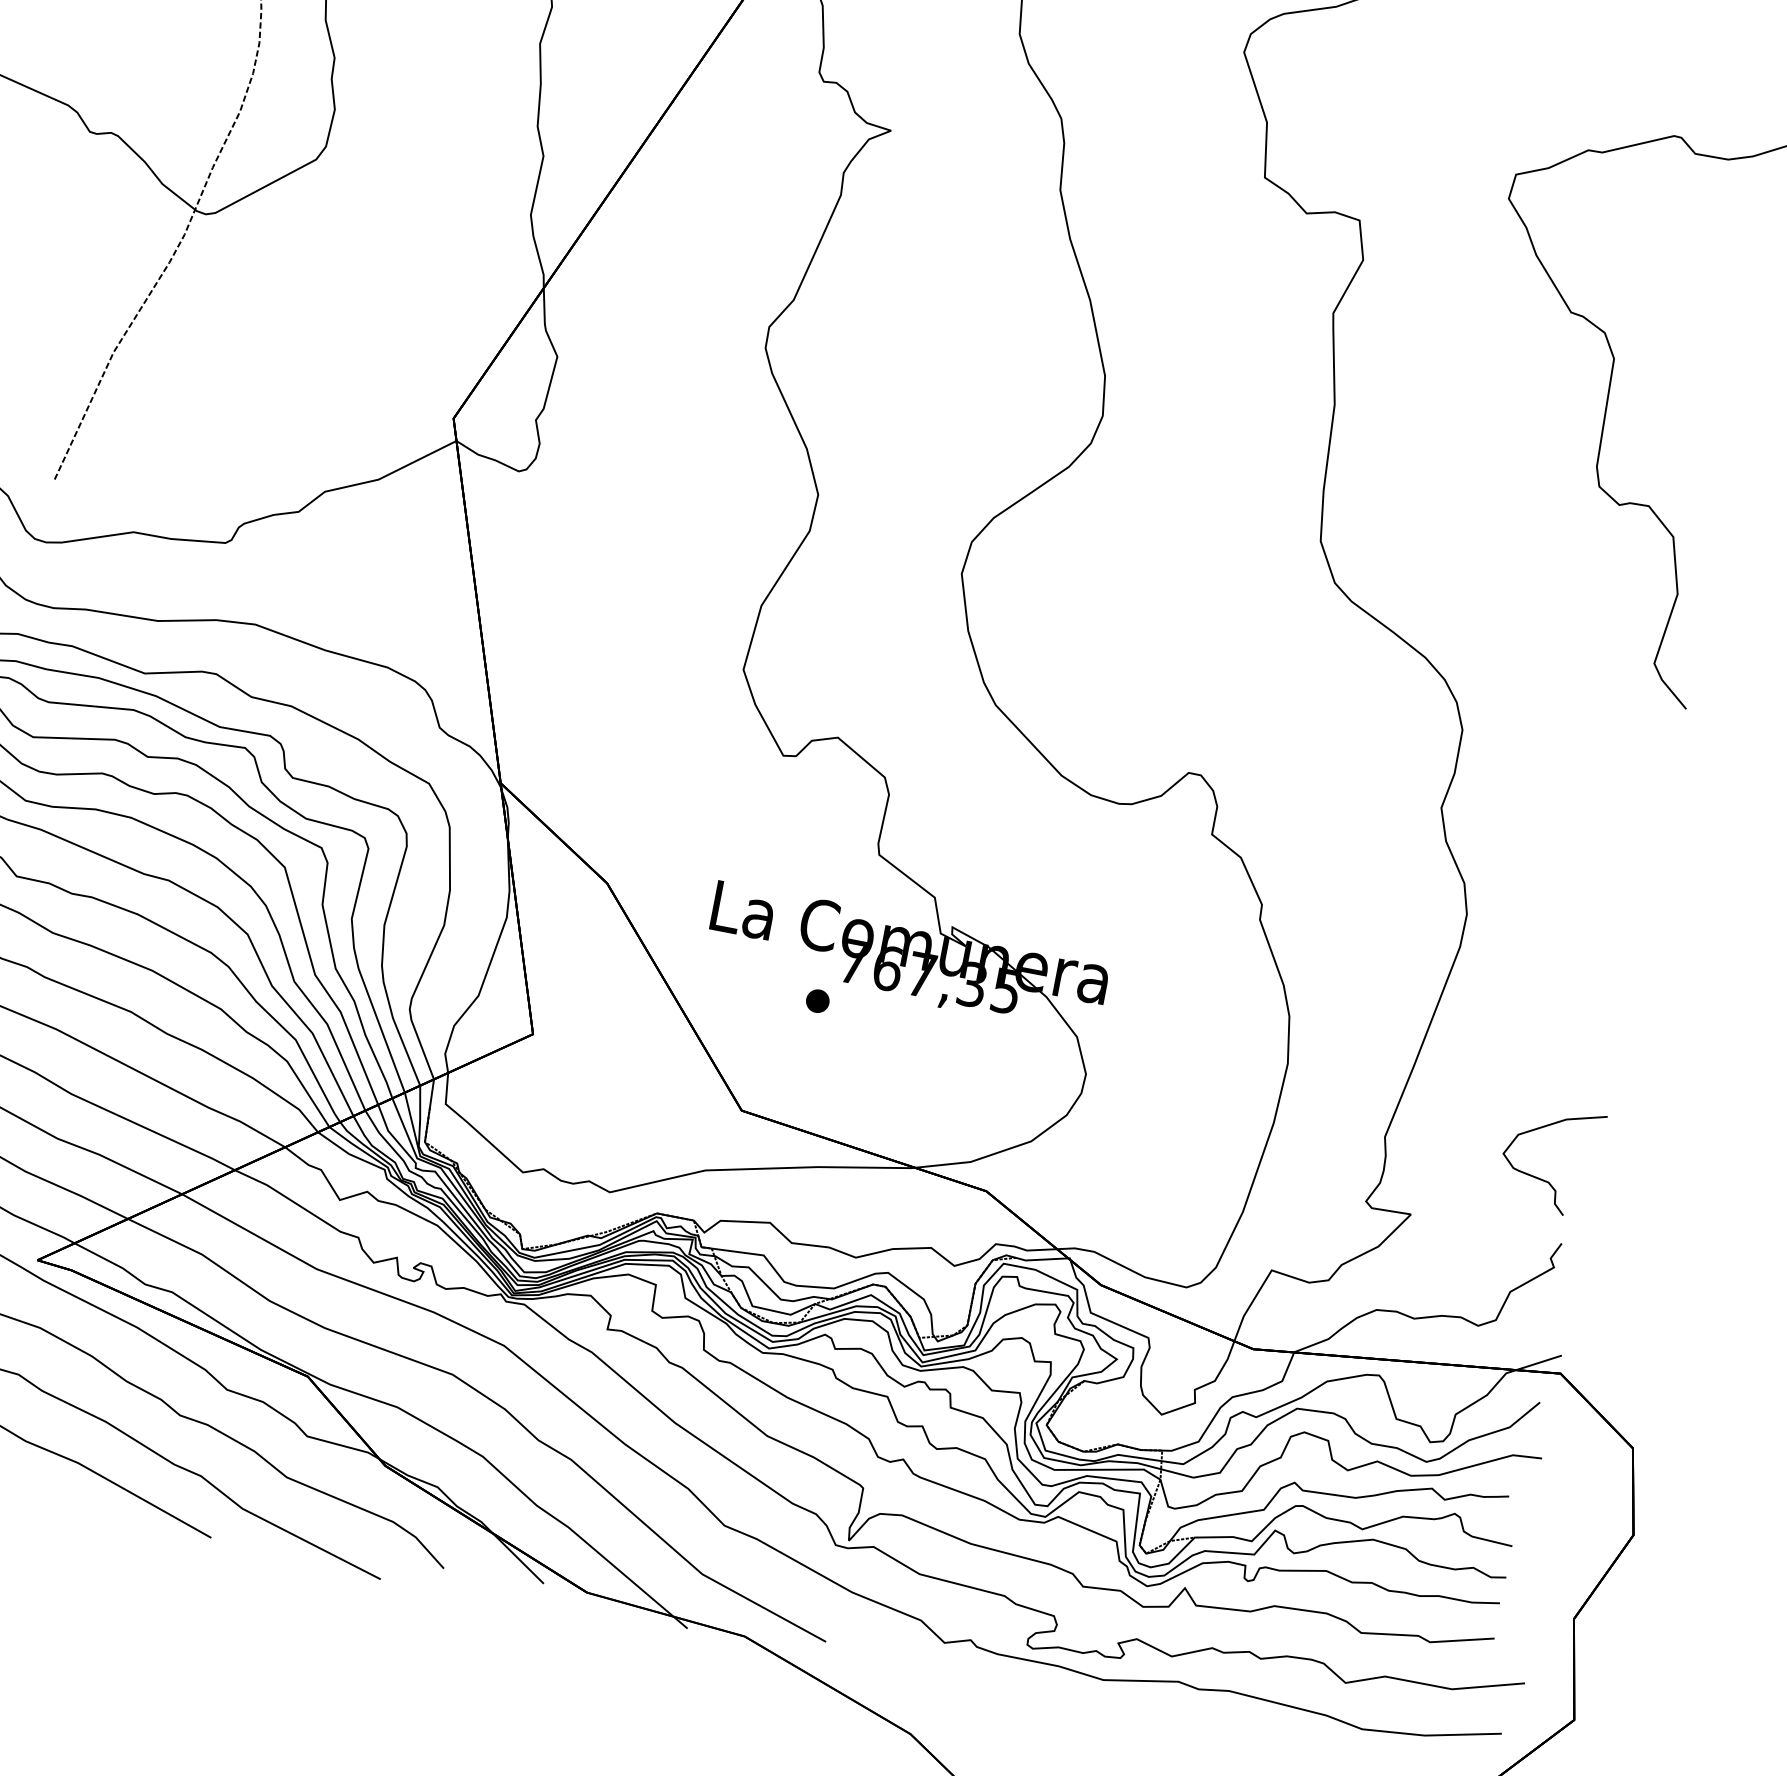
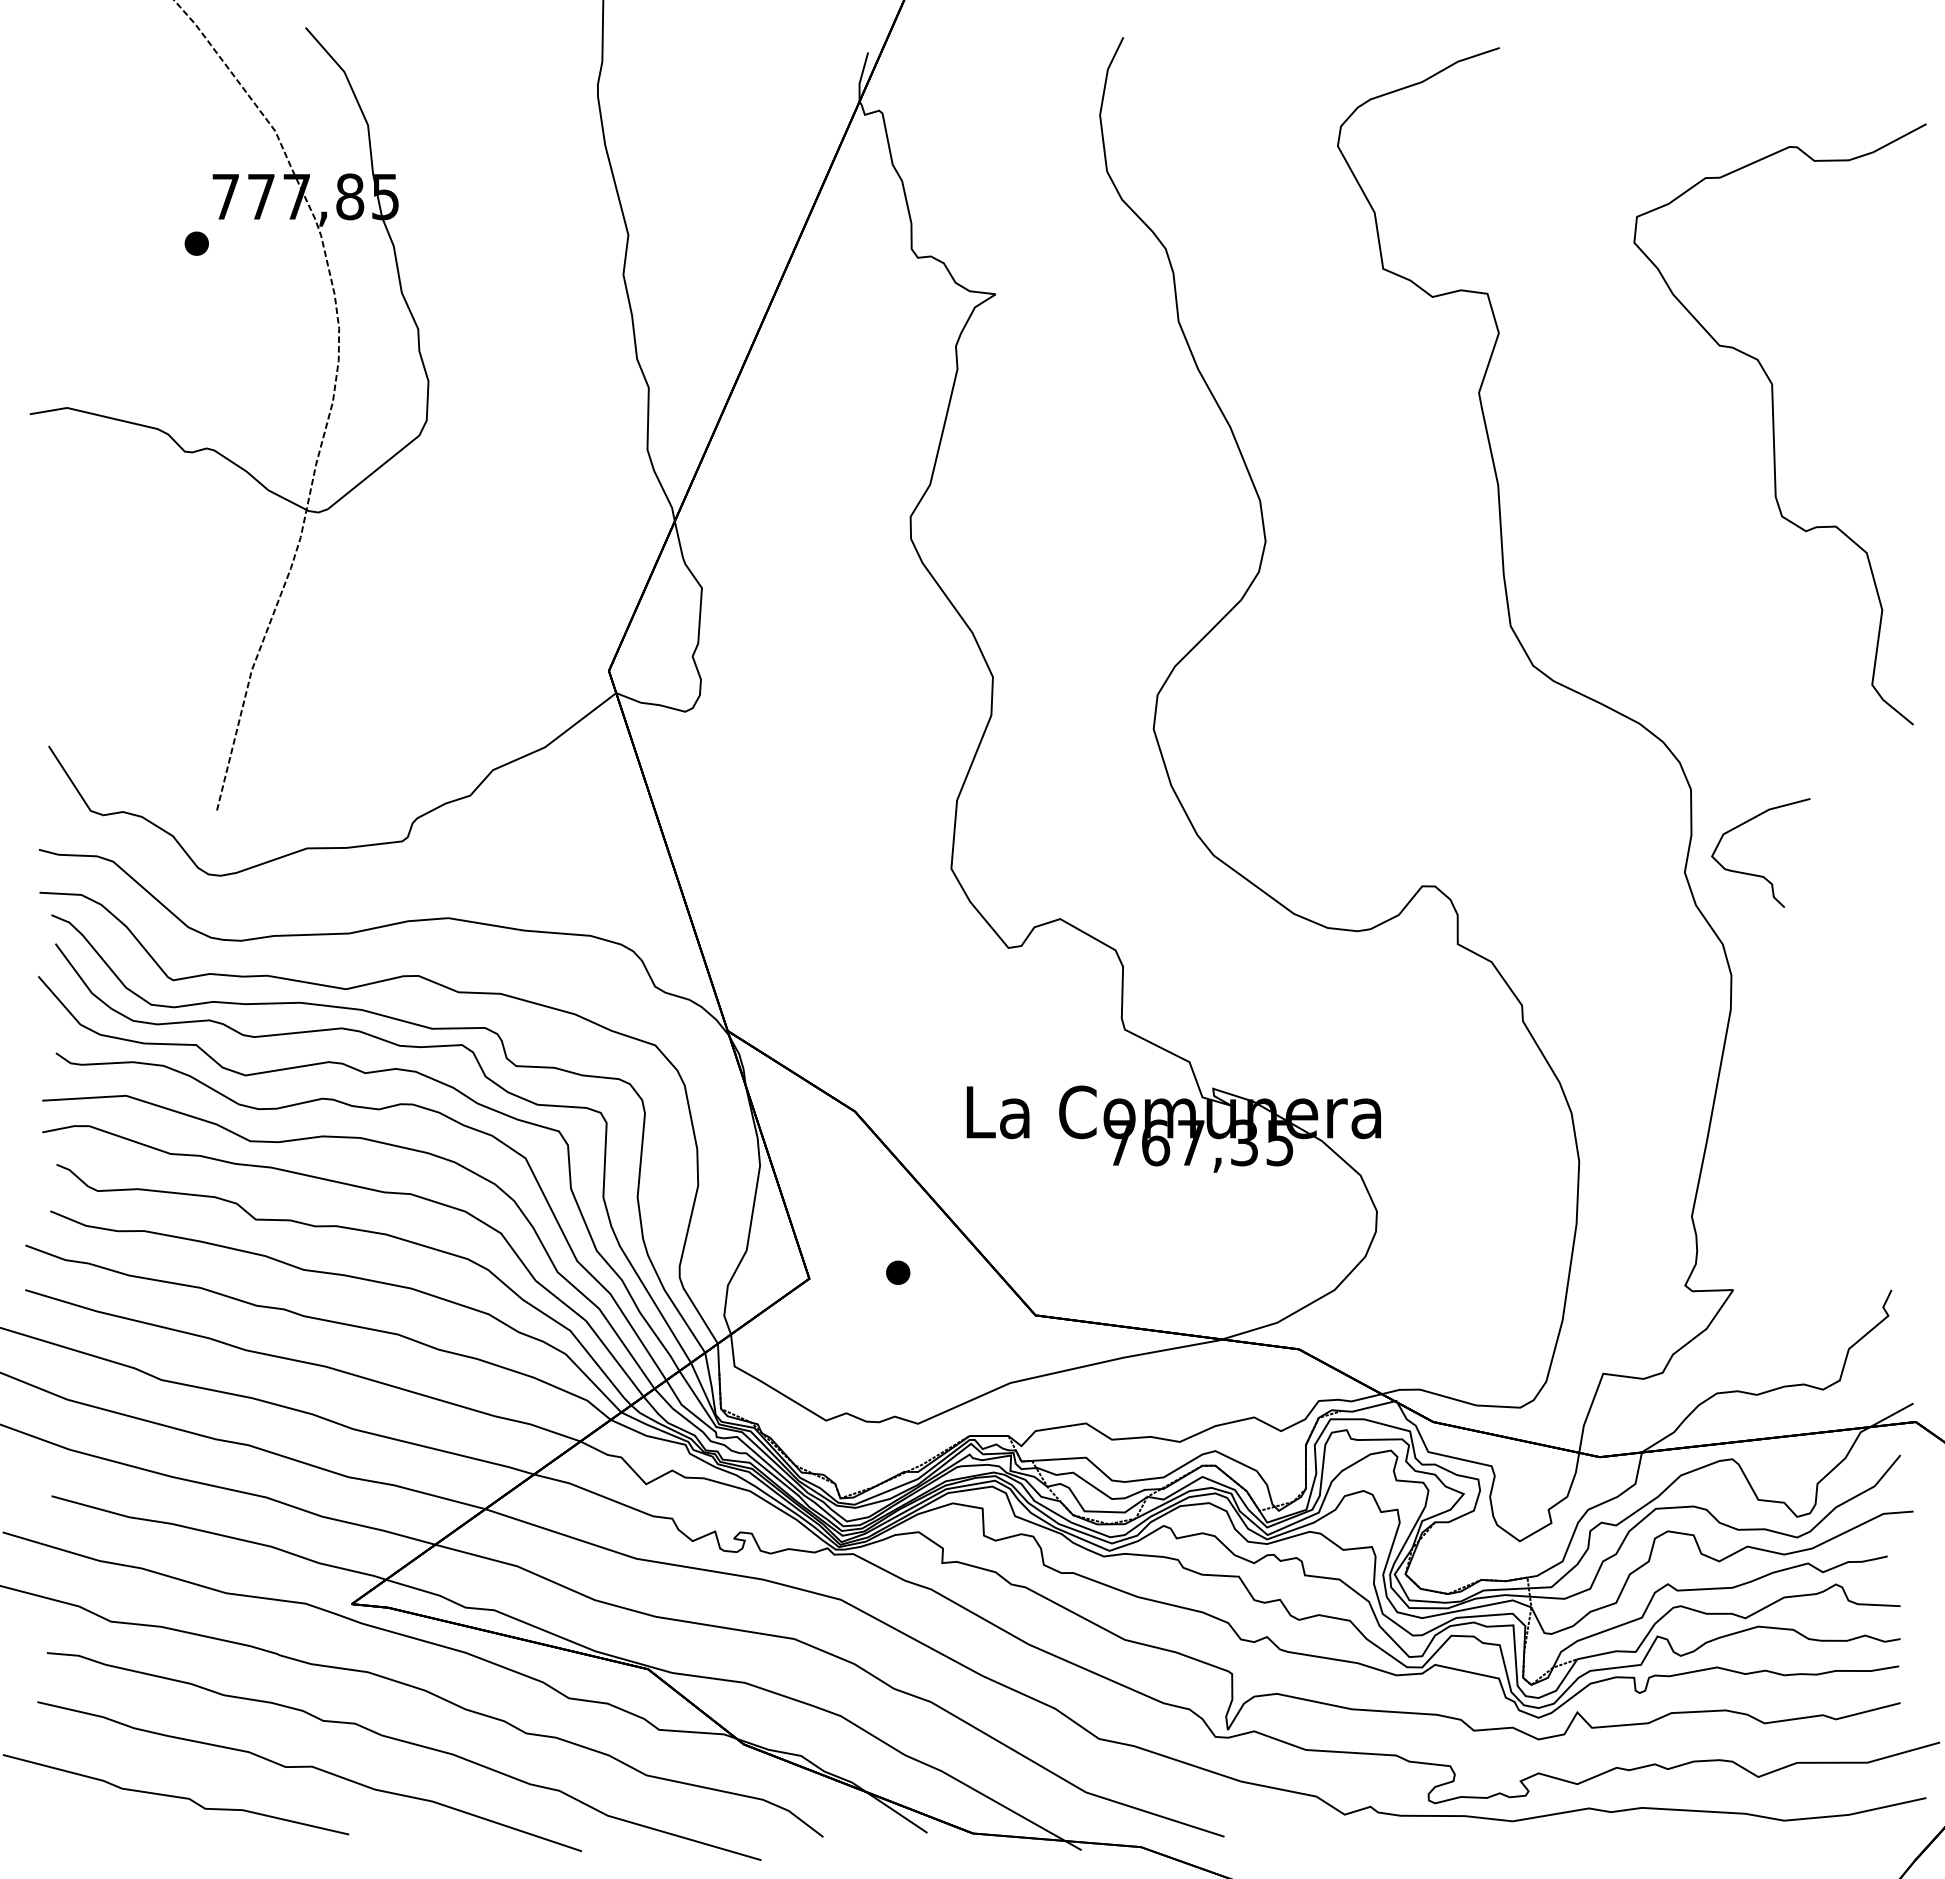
part: (818, 1000) -> (898, 1272), moved
curve: (1543, 1179) -> (1757, 874), moved

